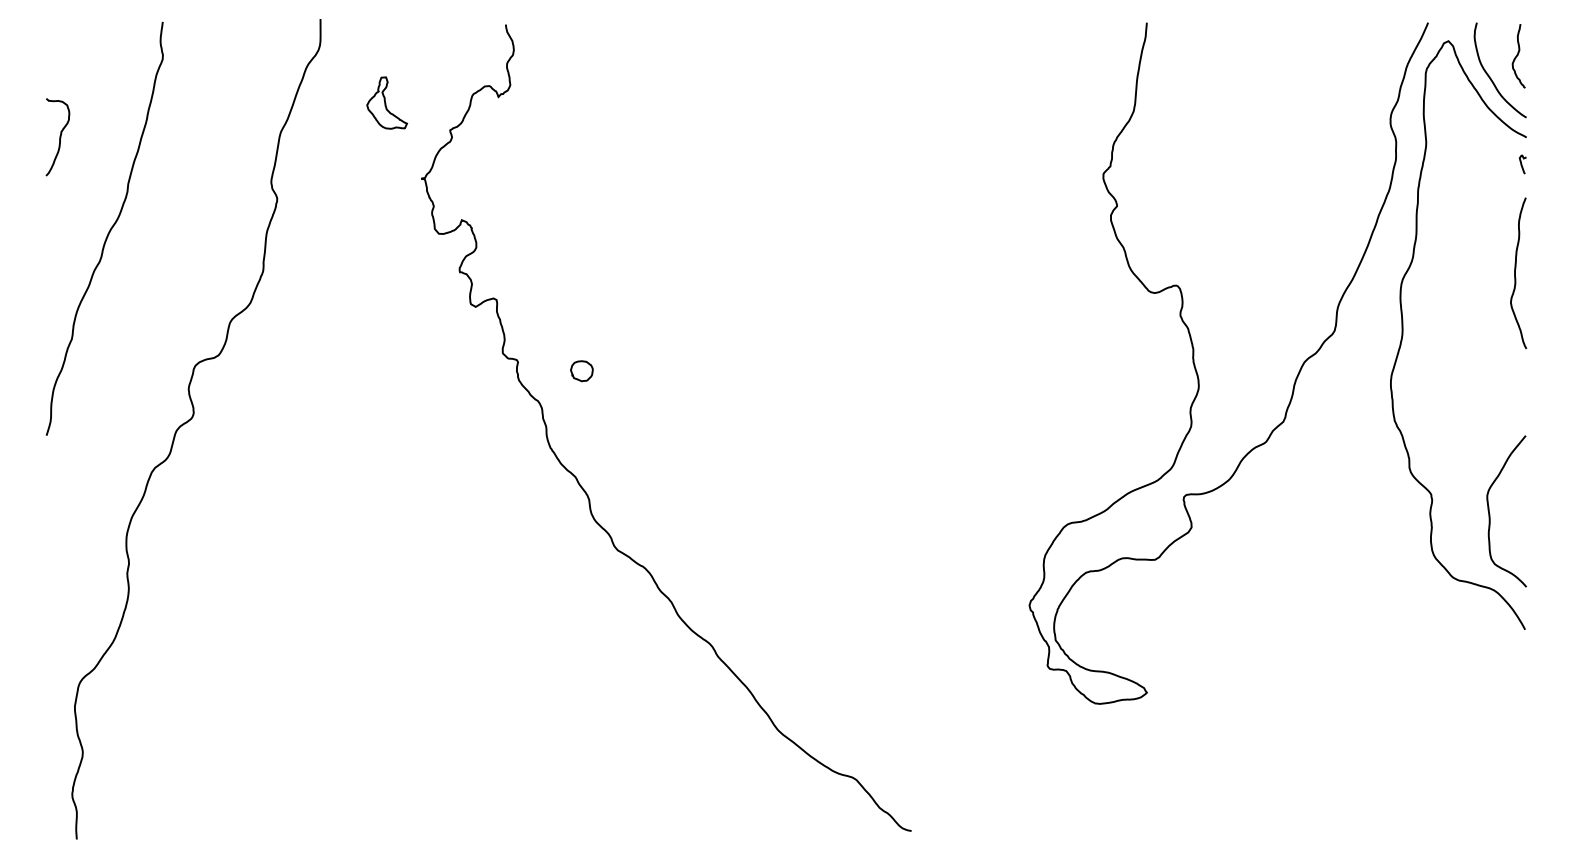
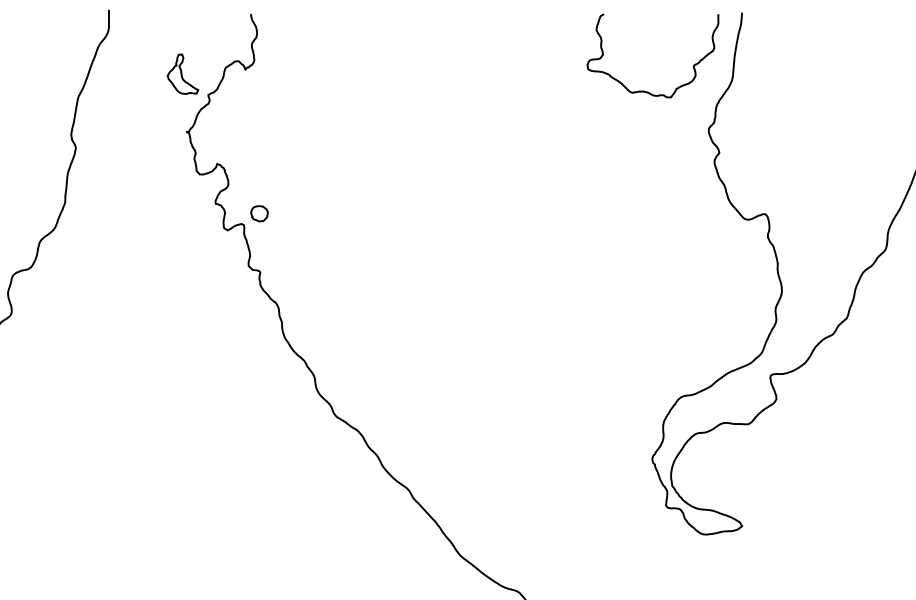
part: (387, 102) -> (183, 73), moved
curve: (1023, 125) -> (647, 91), added
part: (581, 371) -> (259, 214), moved

